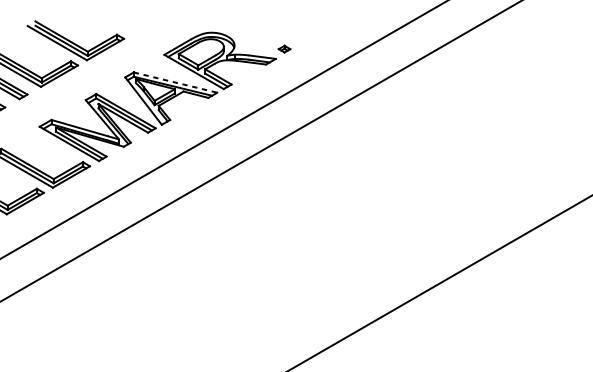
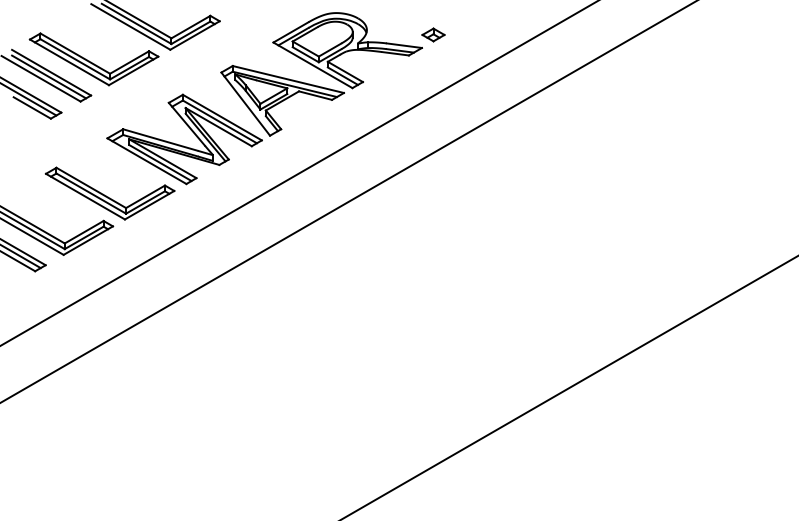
part: (284, 48) -> (433, 34), size x1.43
line: (175, 82) -> (288, 79), dashed -> solid

